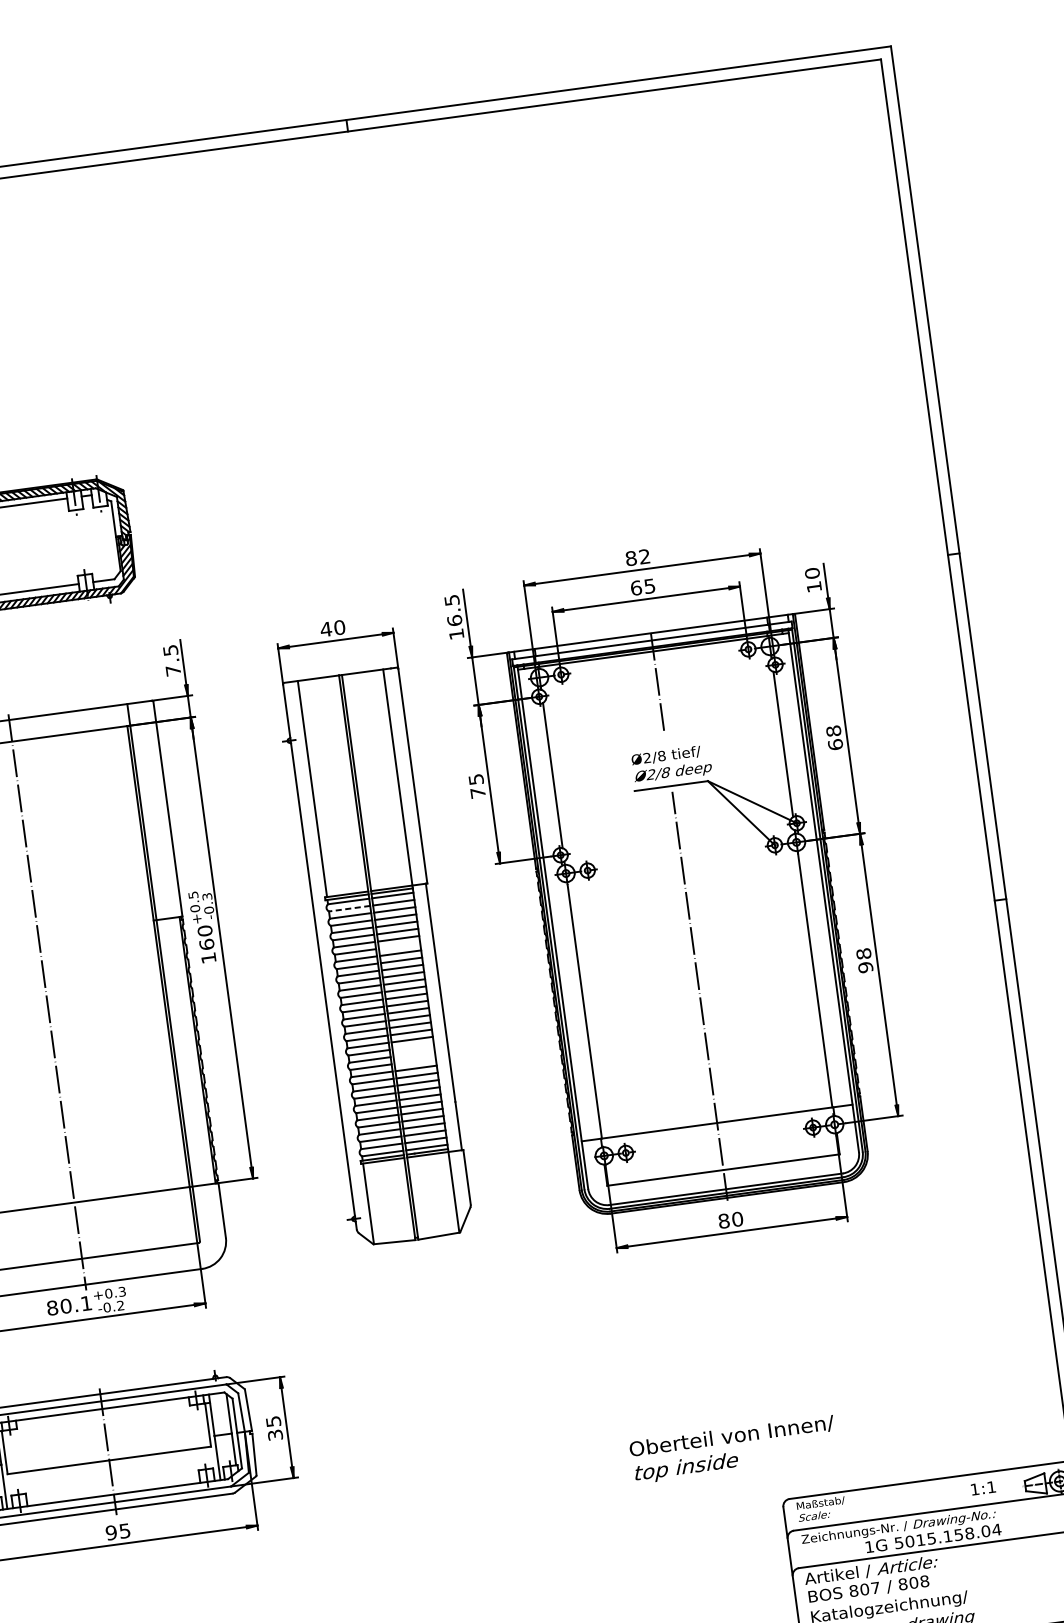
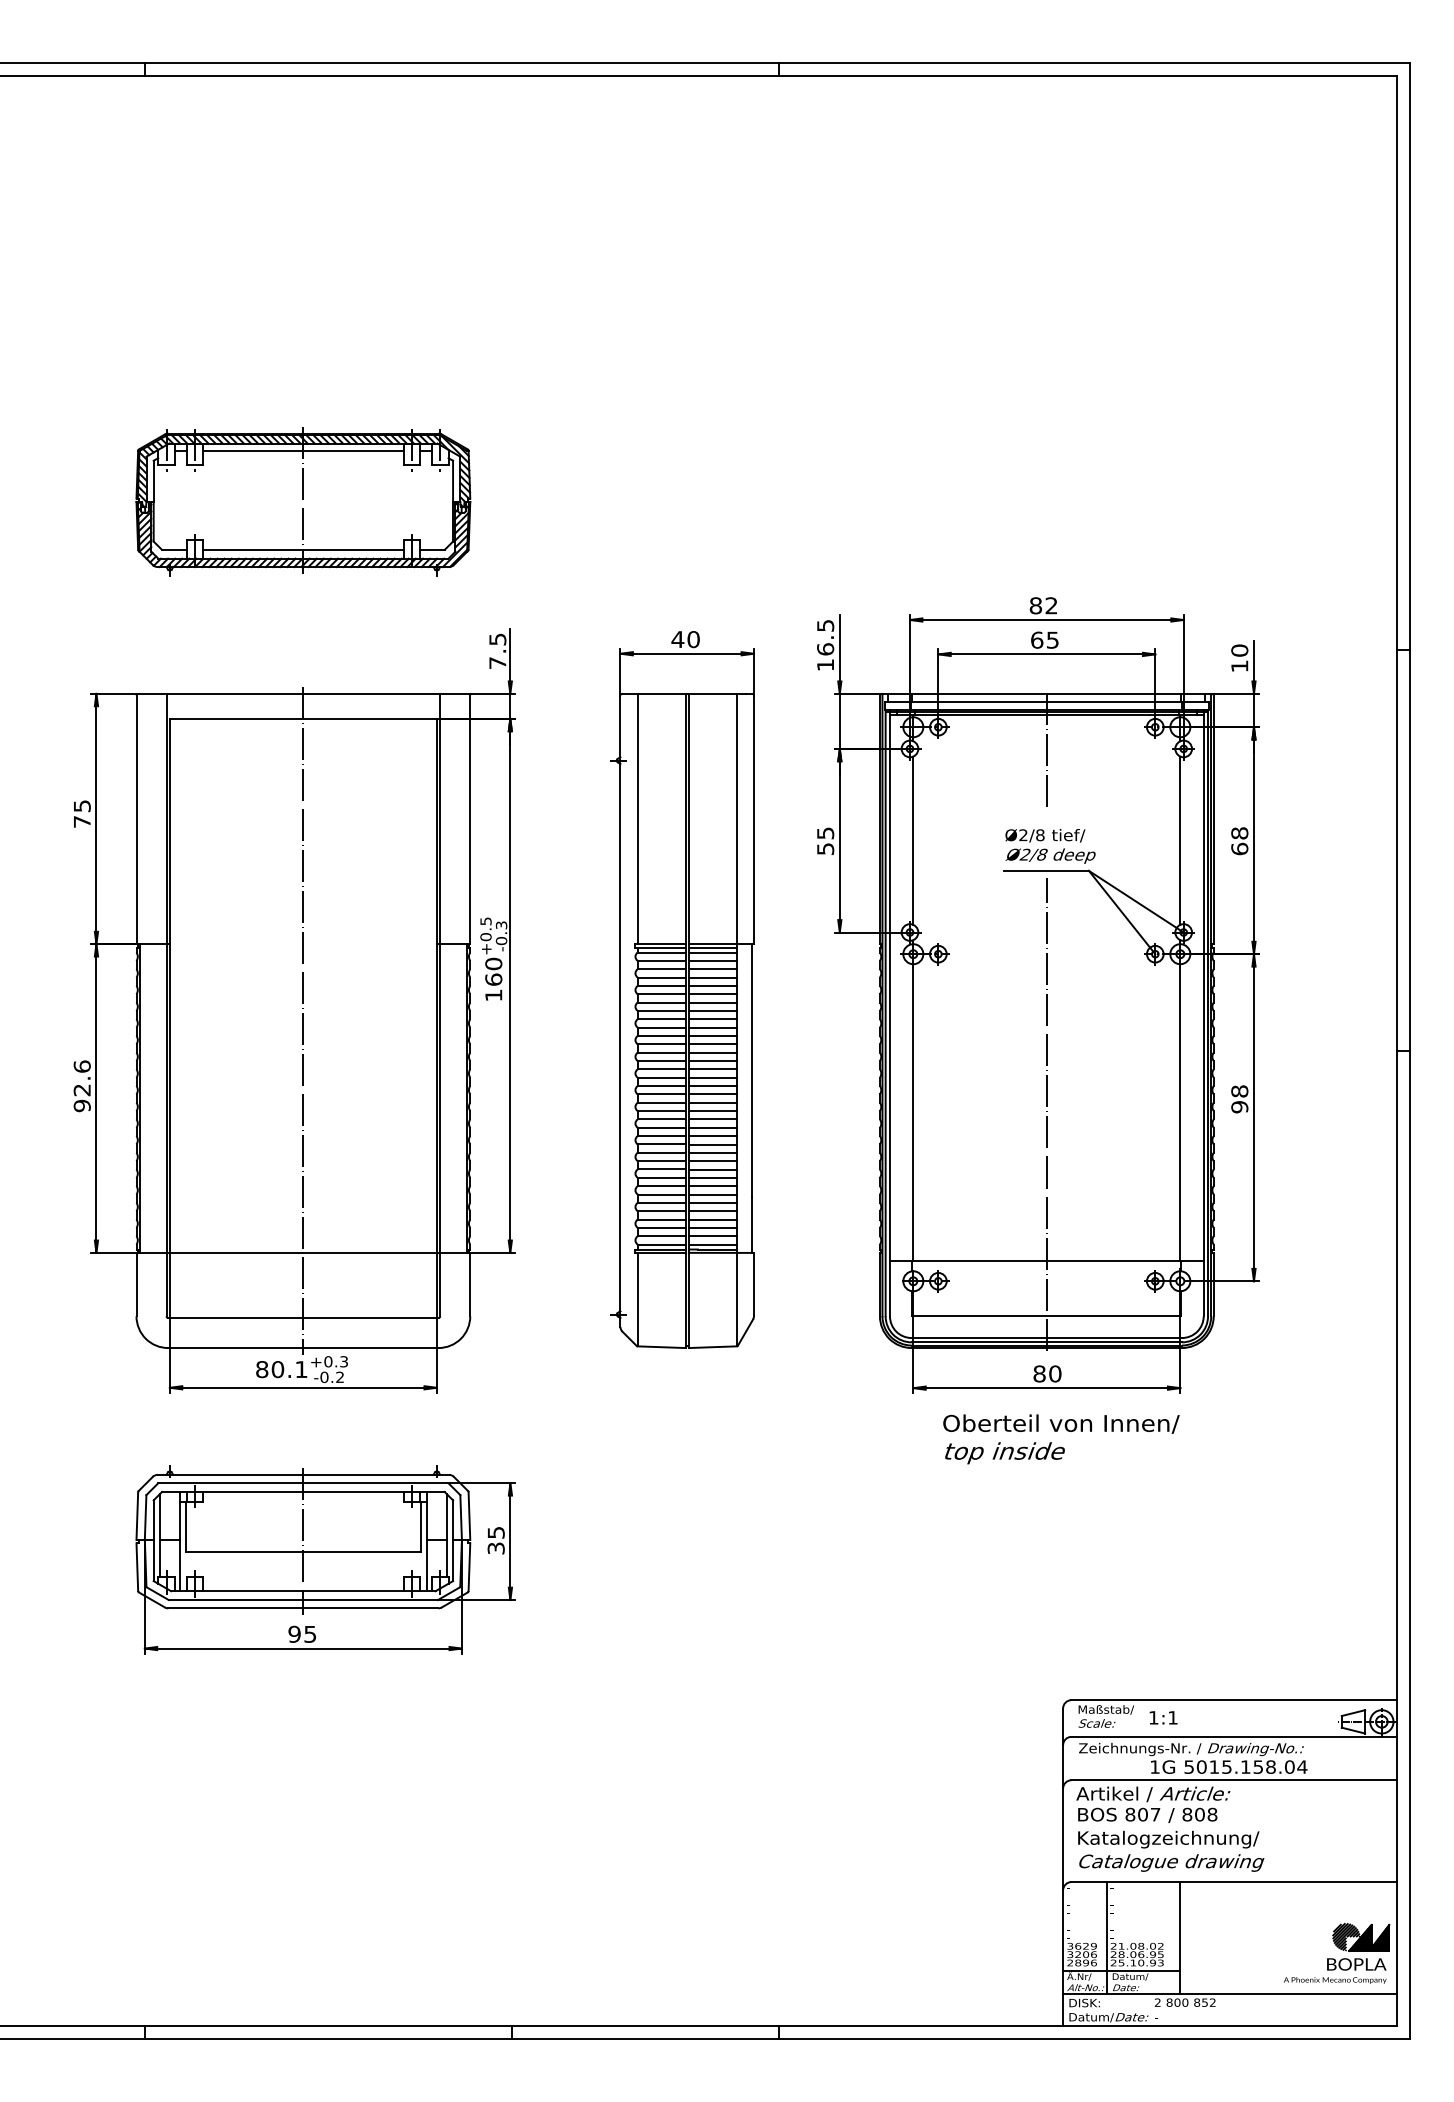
text: (477, 792) -> (825, 848), 75 -> 55
line: (349, 908) -> (661, 960), dashed -> solid
line: (399, 946) -> (712, 1011), added
line: (412, 1046) -> (712, 1127), added
line: (414, 1054) -> (712, 1136), added
line: (414, 1061) -> (712, 1144), added
text: (733, 1449) -> (1061, 1439), moved
text: (983, 1488) -> (1163, 1717), moved

